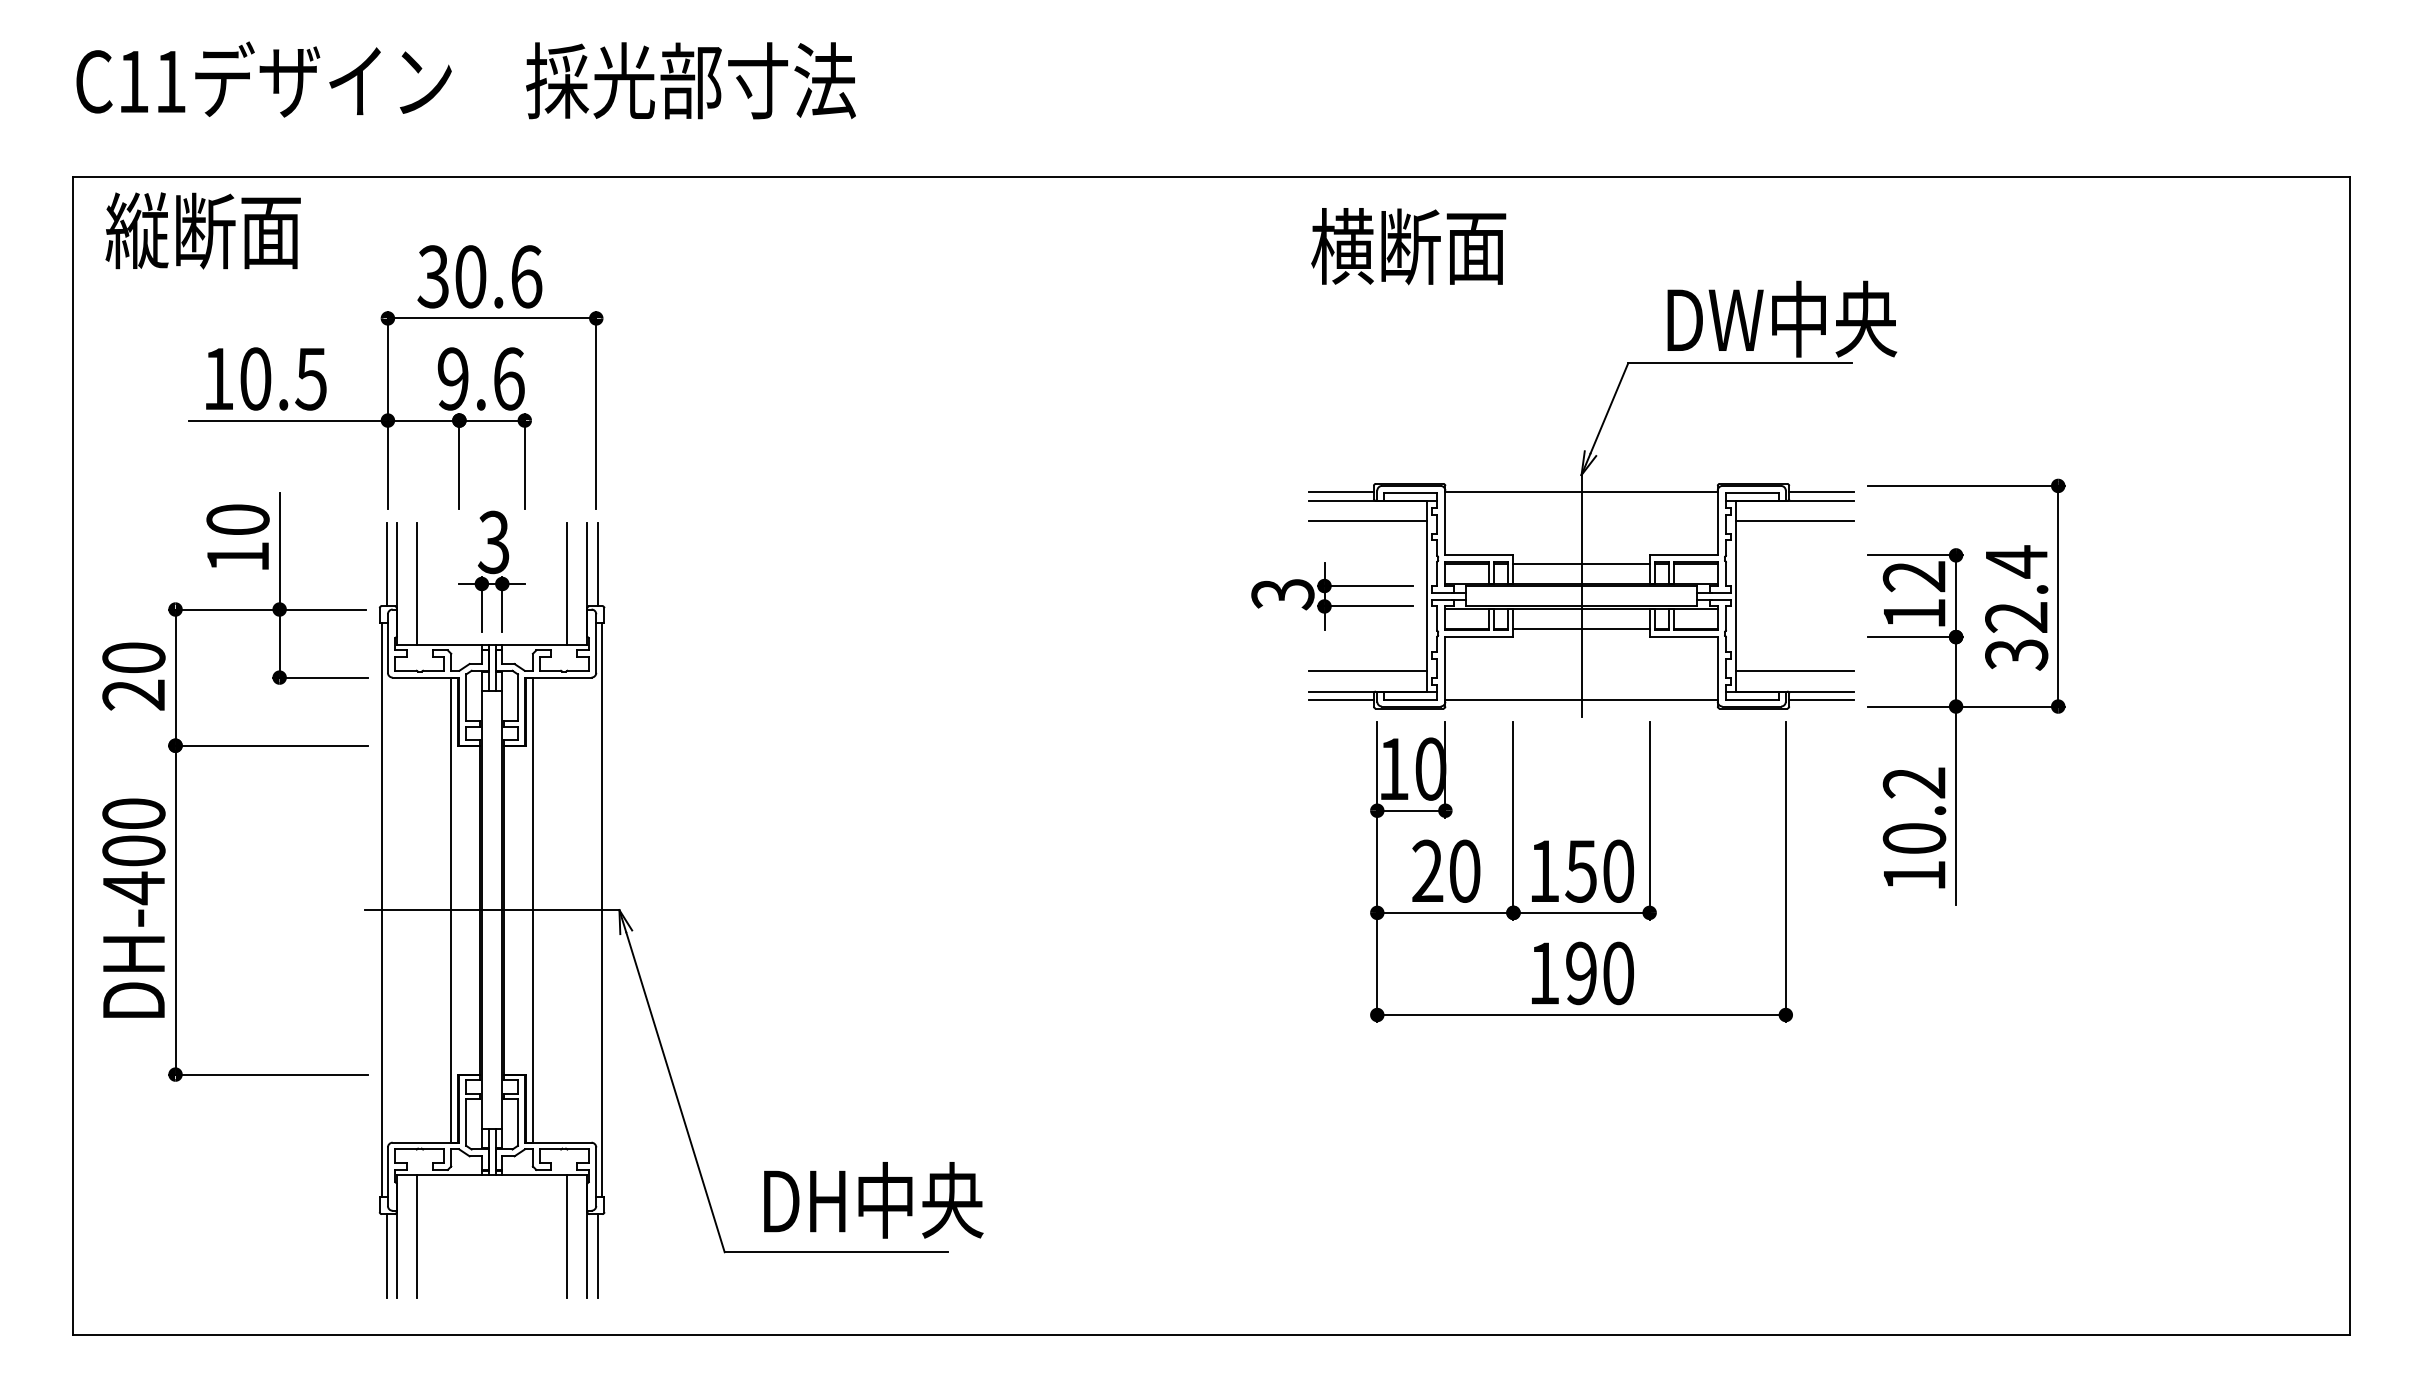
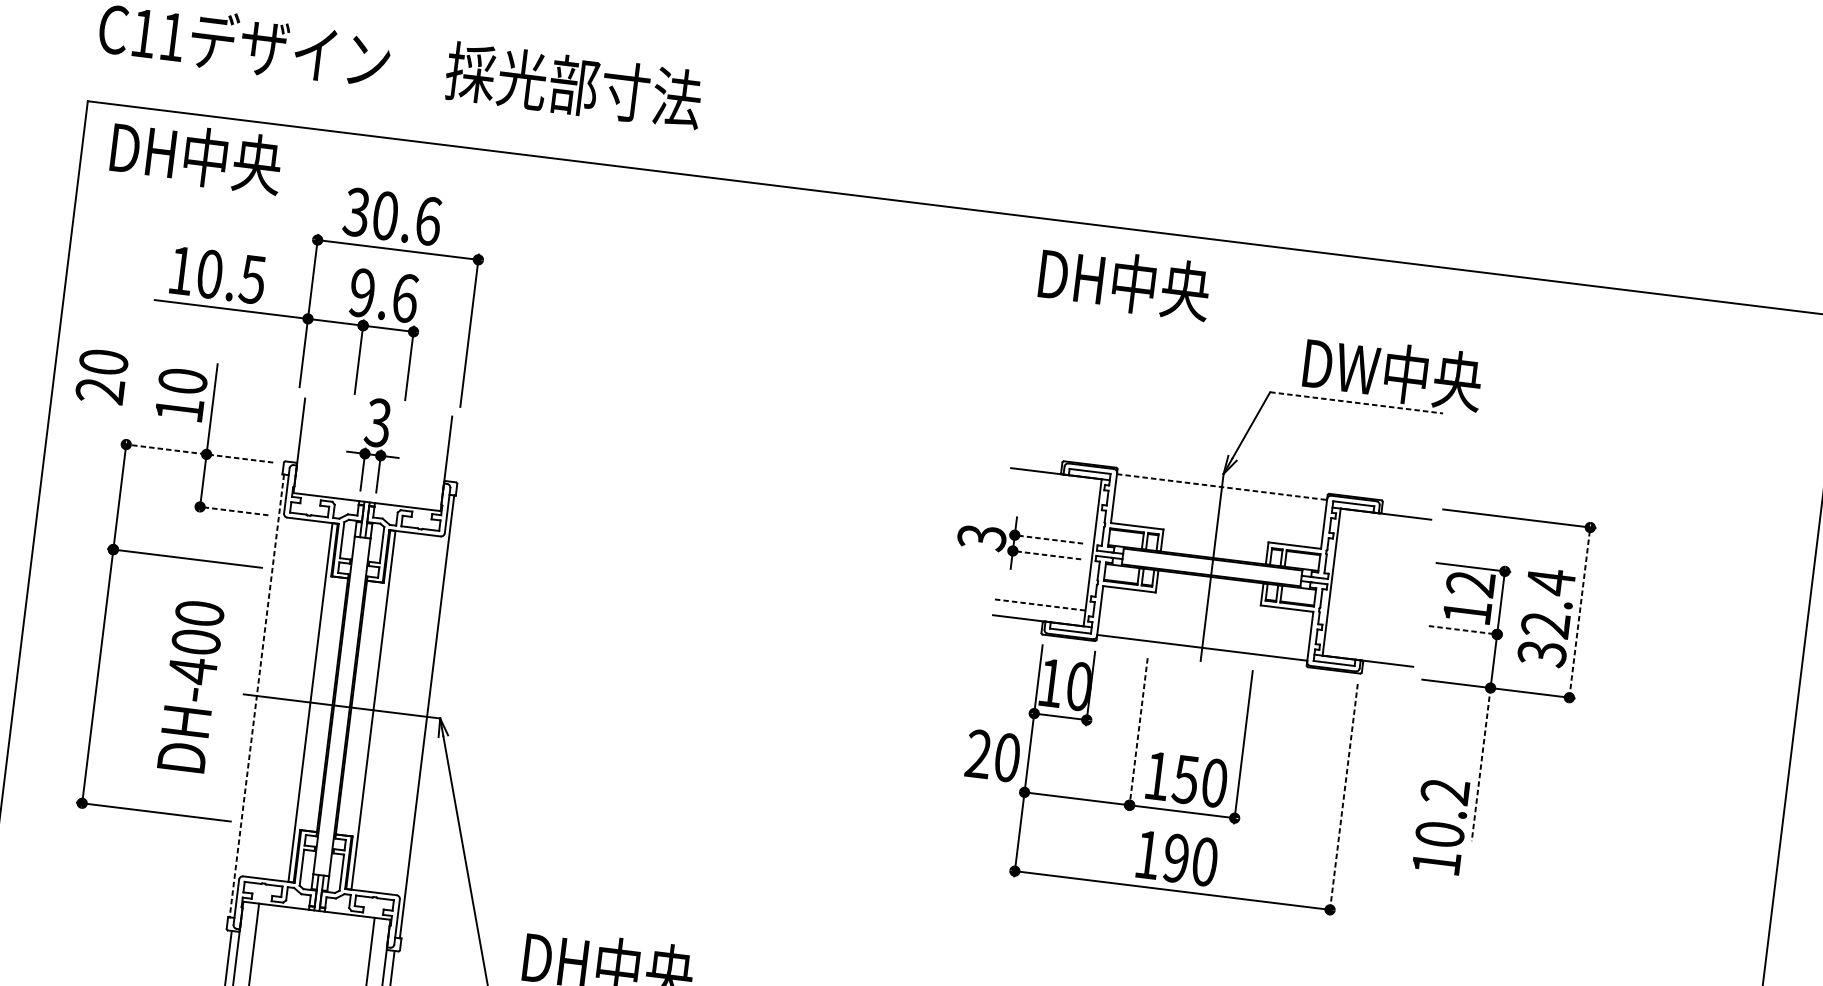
text: (217, 230) -> (194, 156), 縦断面 -> DH中央
text: (1423, 246) -> (1123, 282), 横断面 -> DH中央
line: (1740, 363) -> (1356, 402), solid -> dashed
line: (1341, 492) -> (1036, 464), removed
line: (1582, 492) -> (1222, 487), solid -> dashed
line: (1821, 492) -> (1407, 510), removed
line: (1367, 521) -> (1054, 489), removed
line: (1794, 521) -> (1383, 529), removed
line: (1581, 563) -> (1215, 542), removed
line: (386, 564) -> (293, 429), removed
line: (597, 564) -> (456, 449), removed
line: (417, 583) -> (315, 447), removed
line: (567, 583) -> (431, 461), removed
line: (1365, 586) -> (1046, 539), solid -> dashed
line: (2058, 595) -> (1580, 612), solid -> dashed
line: (1365, 606) -> (1044, 554), solid -> dashed
line: (267, 609) -> (197, 453), solid -> dashed
line: (1581, 628) -> (1209, 592), removed
line: (1915, 637) -> (1465, 630), solid -> dashed
line: (1367, 671) -> (1039, 605), solid -> dashed
line: (1794, 671) -> (1369, 645), removed
text: (133, 676) -> (101, 376), moved
line: (320, 677) -> (231, 510), solid -> dashed
line: (1341, 700) -> (1017, 625), removed
line: (1821, 700) -> (1387, 670), removed
line: (1956, 806) -> (1481, 765), solid -> dashed
line: (1513, 820) -> (1138, 734), solid -> dashed
text: (1914, 827) -> (1441, 825), moved
text: (1446, 870) -> (993, 755), moved
line: (1785, 872) -> (1343, 799), solid -> dashed
text: (133, 907) -> (190, 685), moved
line: (381, 910) -> (256, 696), solid -> dashed

